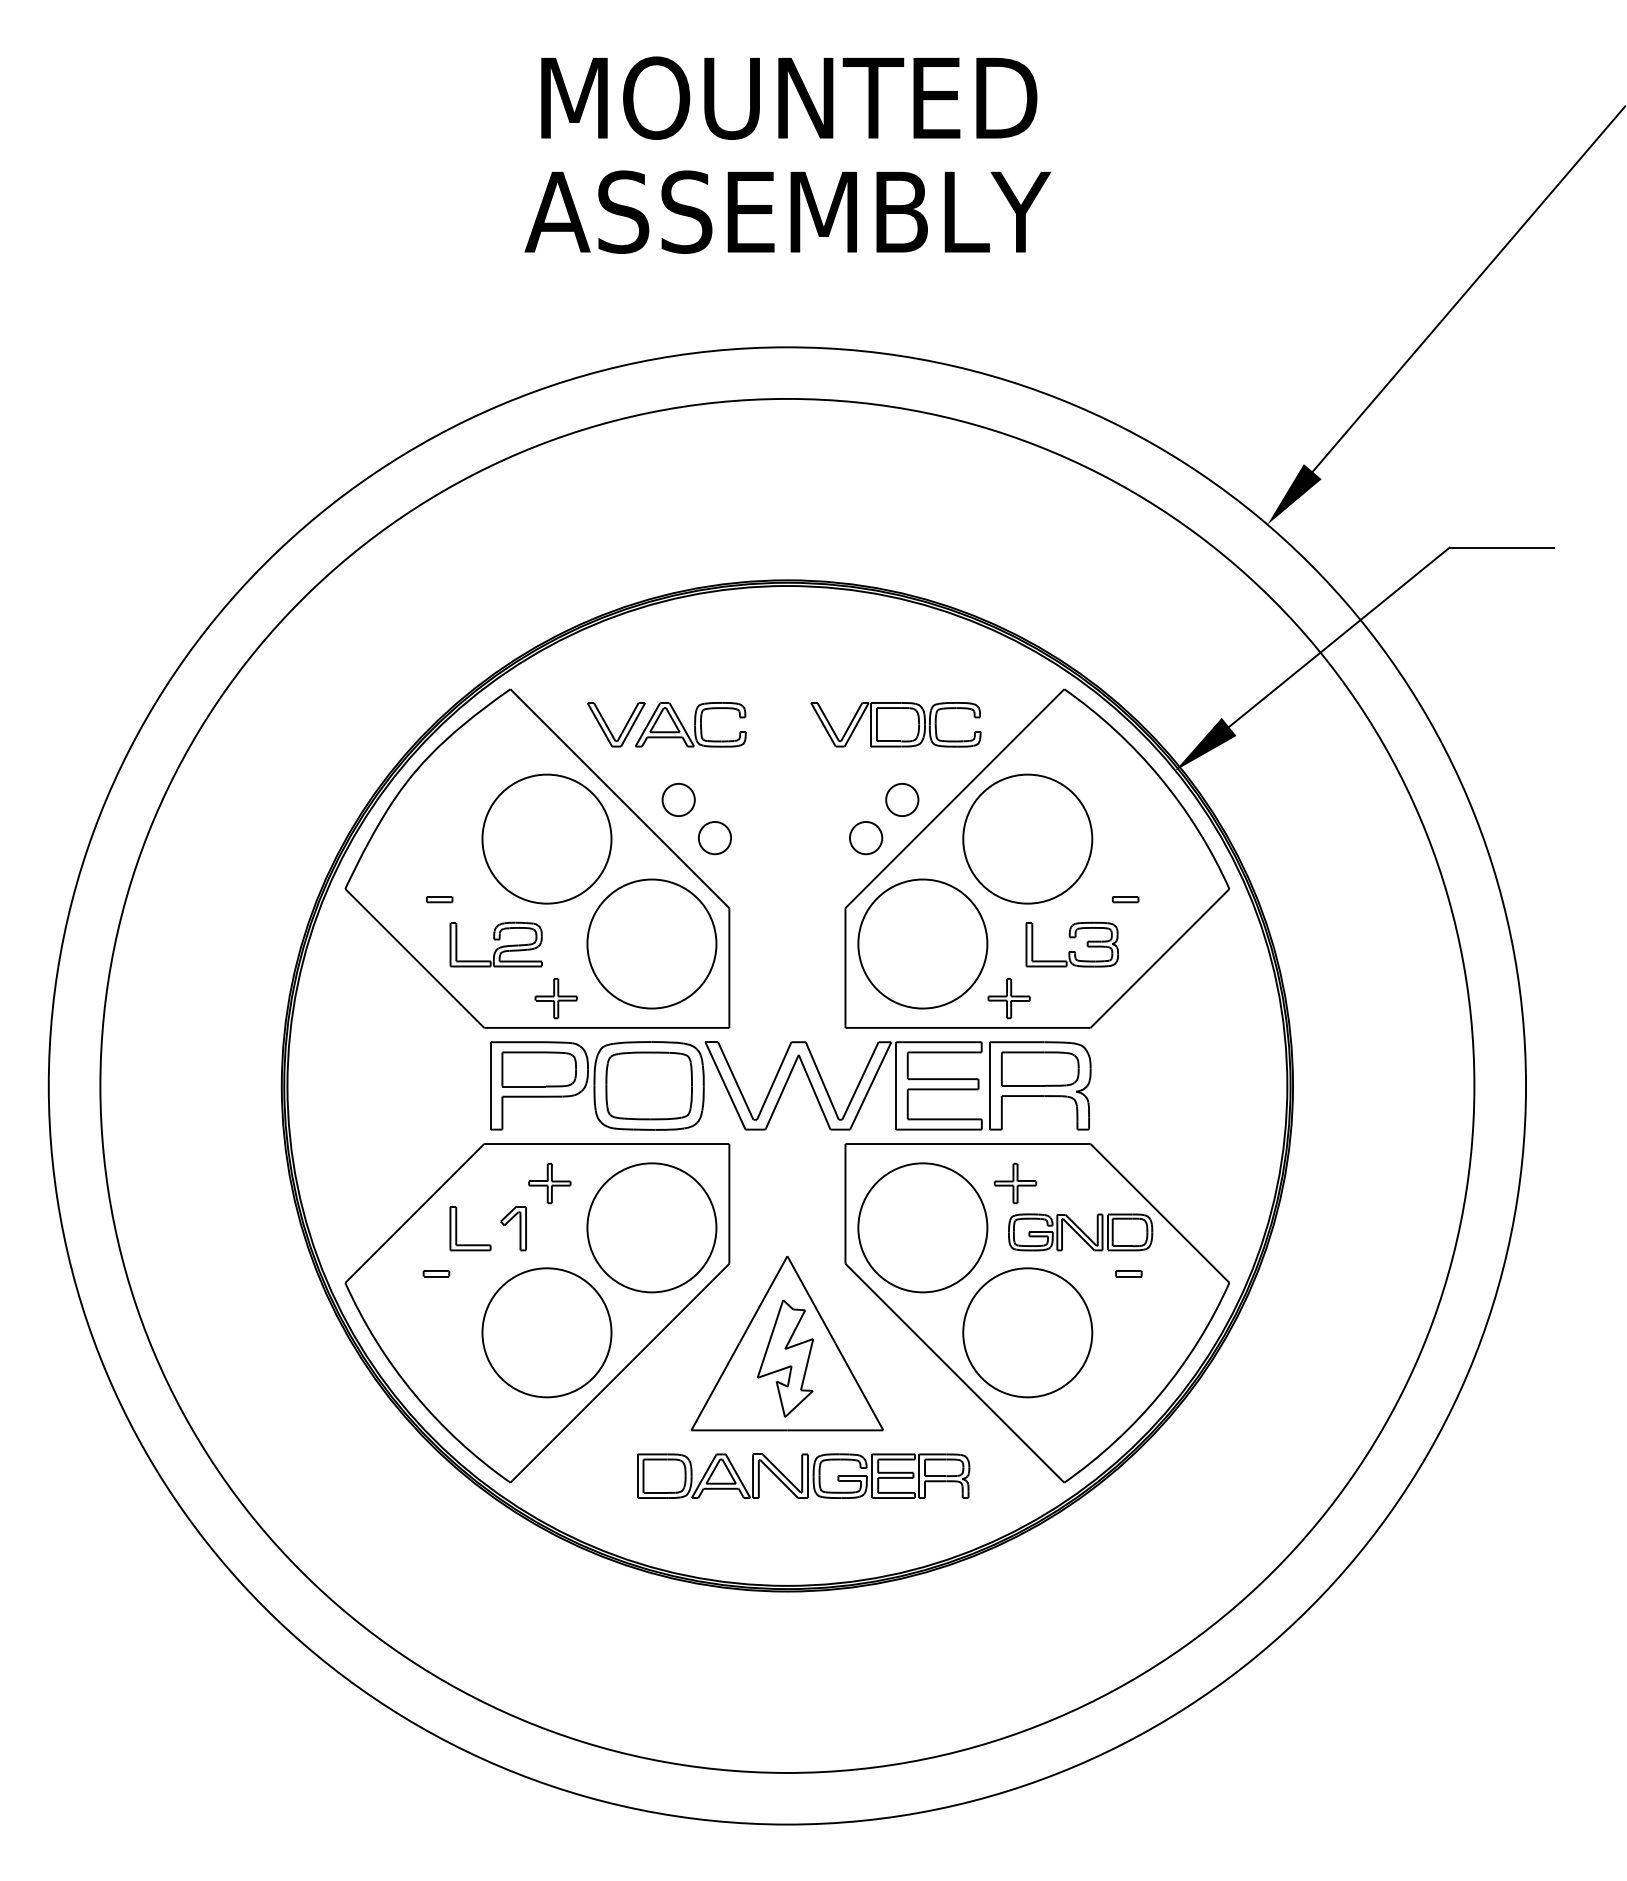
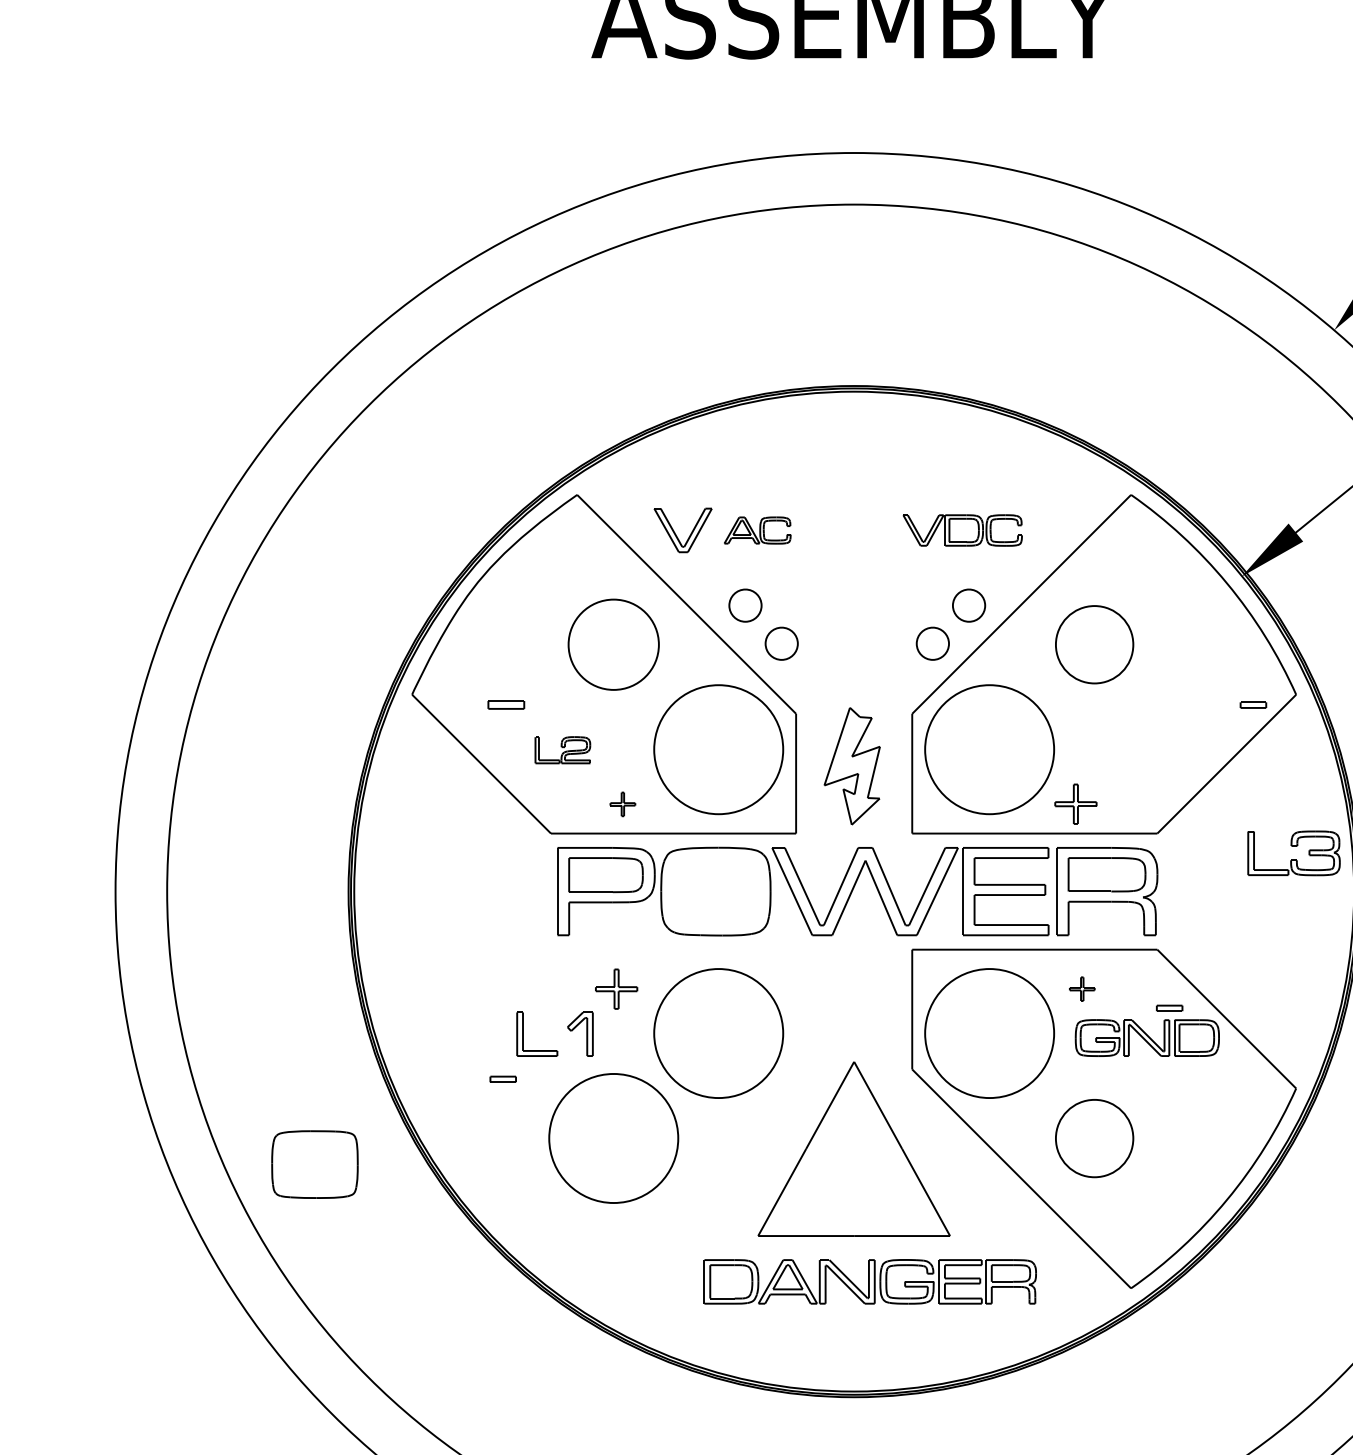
part: (690, 724) -> (757, 530), size x0.6
part: (895, 724) -> (962, 530), size x0.7
part: (546, 838) -> (613, 644), size x0.7
part: (1027, 838) -> (1094, 644), size x0.6
part: (439, 899) -> (506, 705), size x1.4
part: (1125, 899) -> (1253, 705), moved
part: (495, 944) -> (562, 750), size x0.6
part: (1071, 944) -> (1293, 853), moved
part: (555, 998) -> (622, 804), size x0.6
part: (648, 1085) -> (314, 1164), moved
part: (1015, 1183) -> (1082, 989), size x0.6
part: (1128, 1273) -> (1169, 1008), moved
part: (537, 1313) -> (604, 1119), removed
part: (1027, 1332) -> (1094, 1138), size x0.6
part: (785, 1358) -> (852, 766), moved

